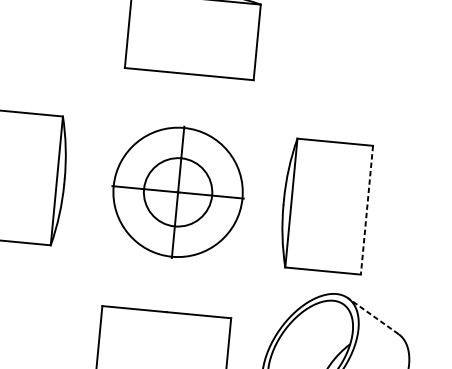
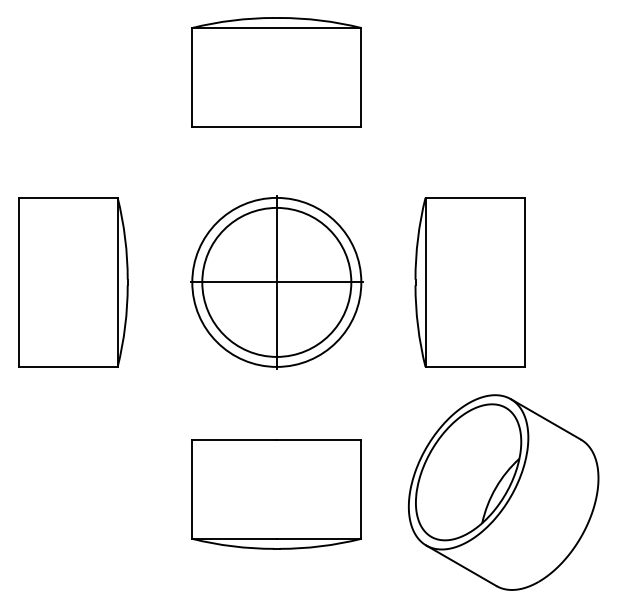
circle: (177, 191) -> (276, 281), size x1.67
line: (366, 210) -> (524, 282), dashed -> solid
line: (372, 316) -> (545, 419), dashed -> solid

